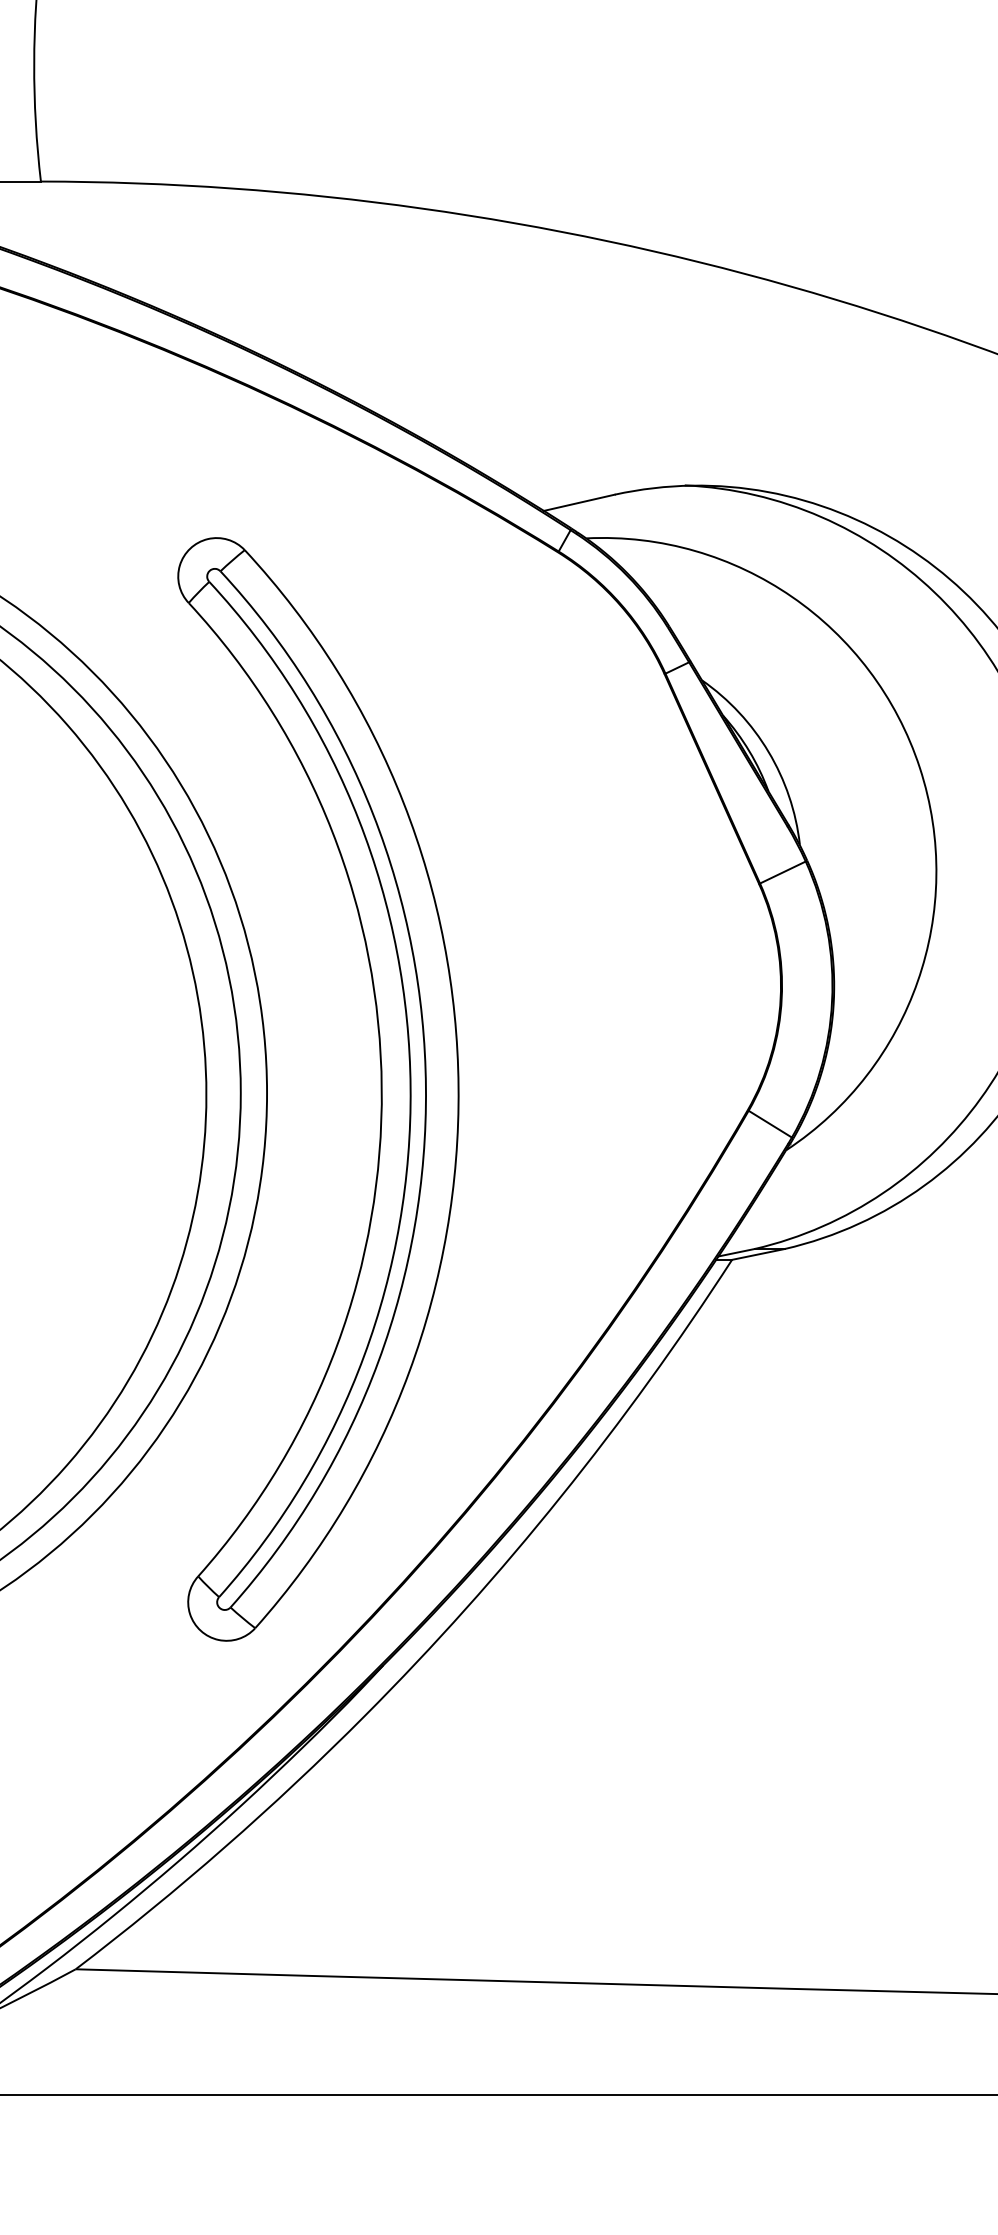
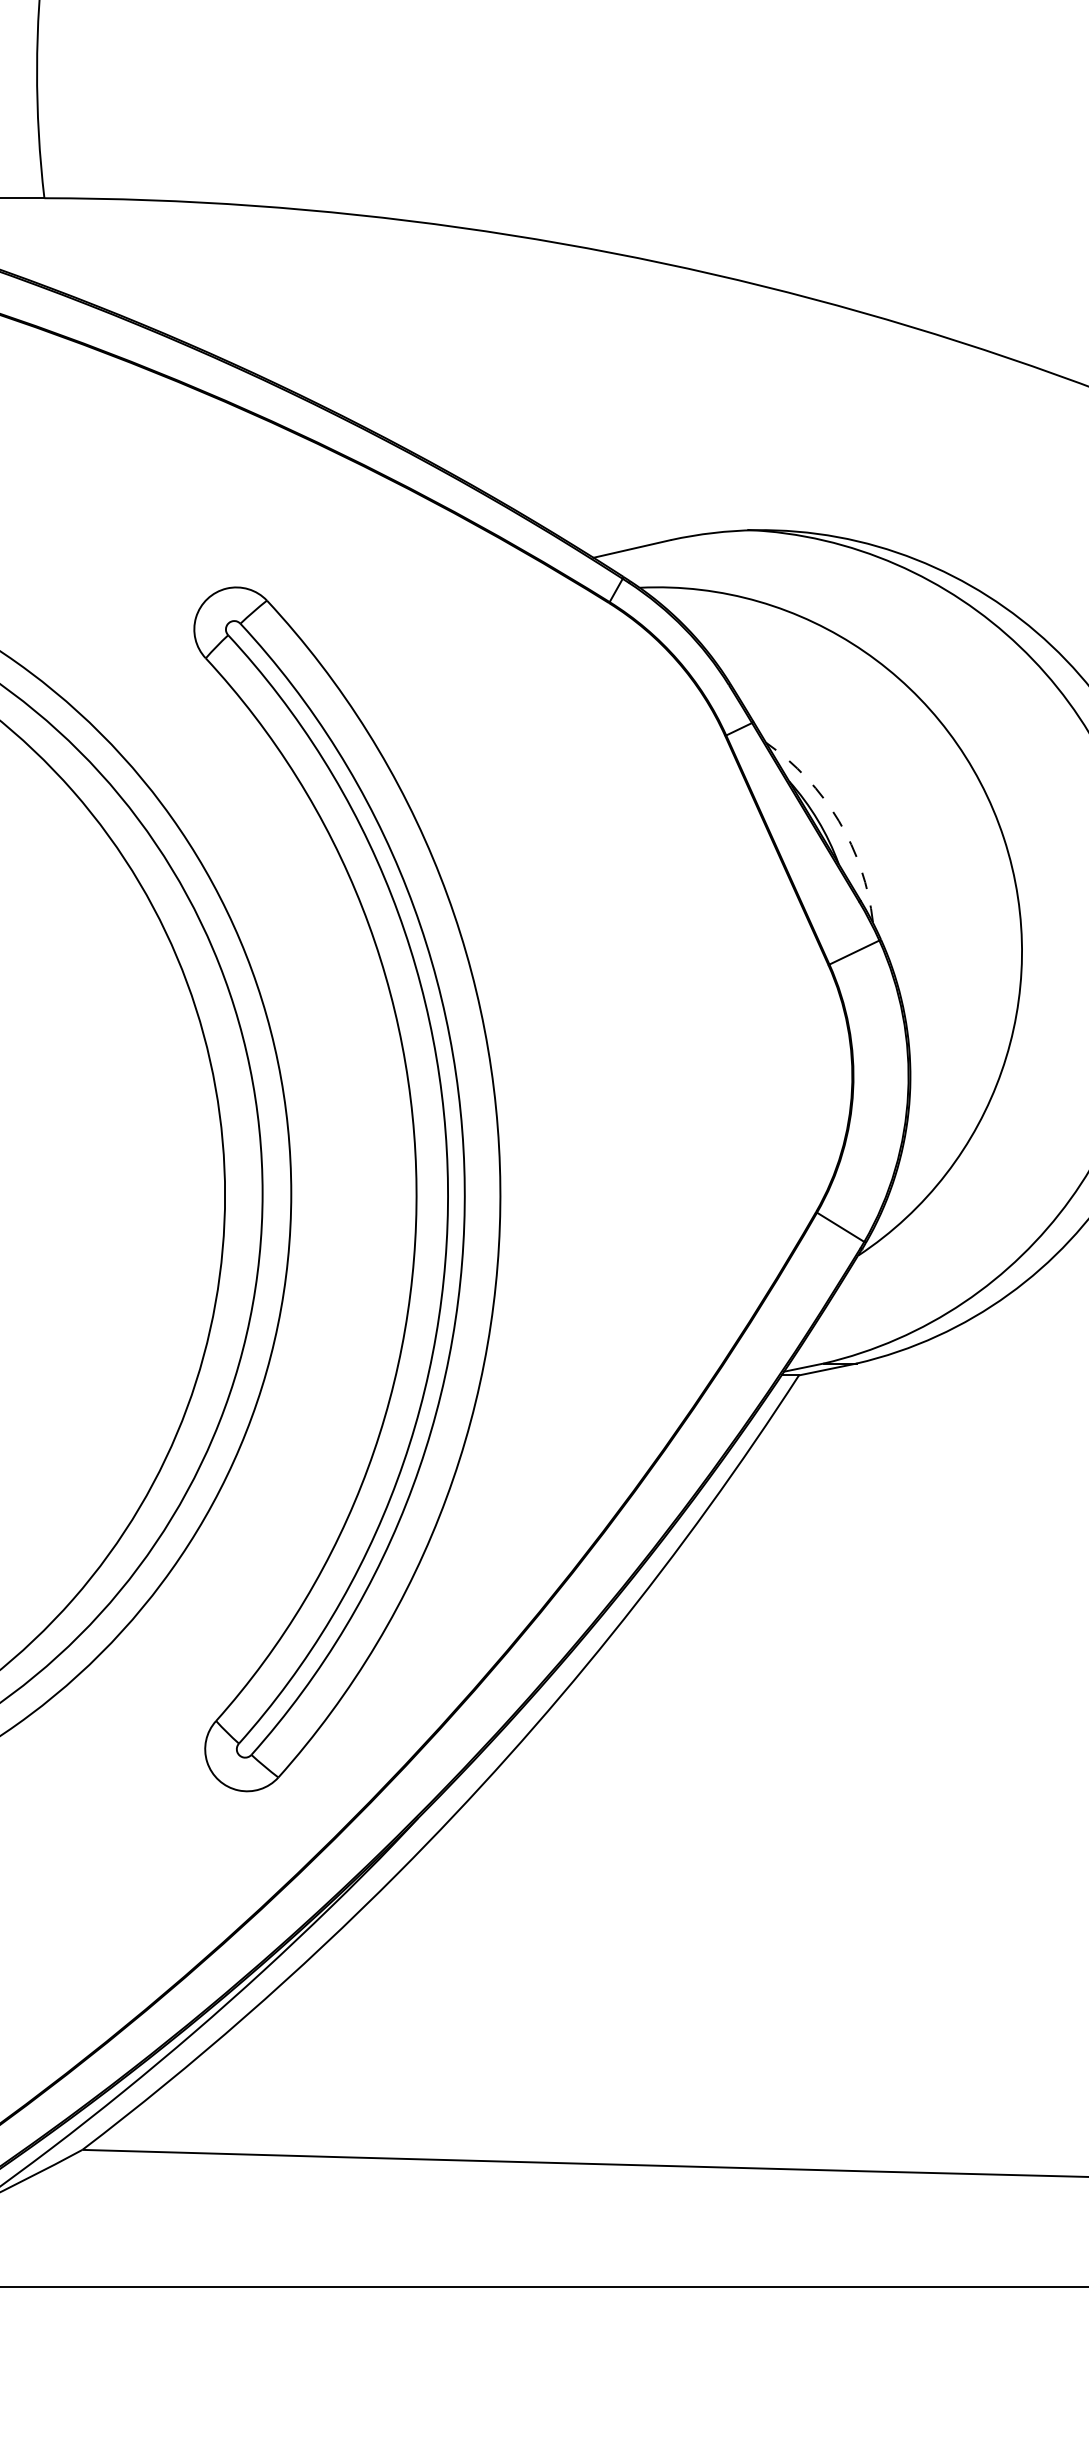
arc: (768, 751) -> (838, 820), solid -> dashed

